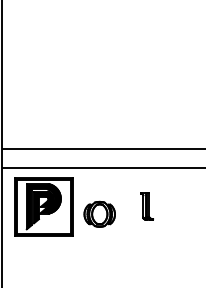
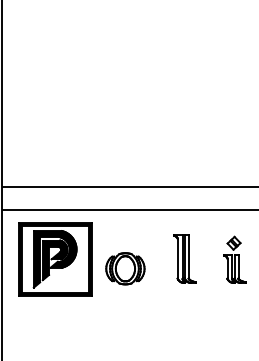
part: (146, 206) -> (184, 258), size x1.43
part: (186, 206) -> (234, 259), added

